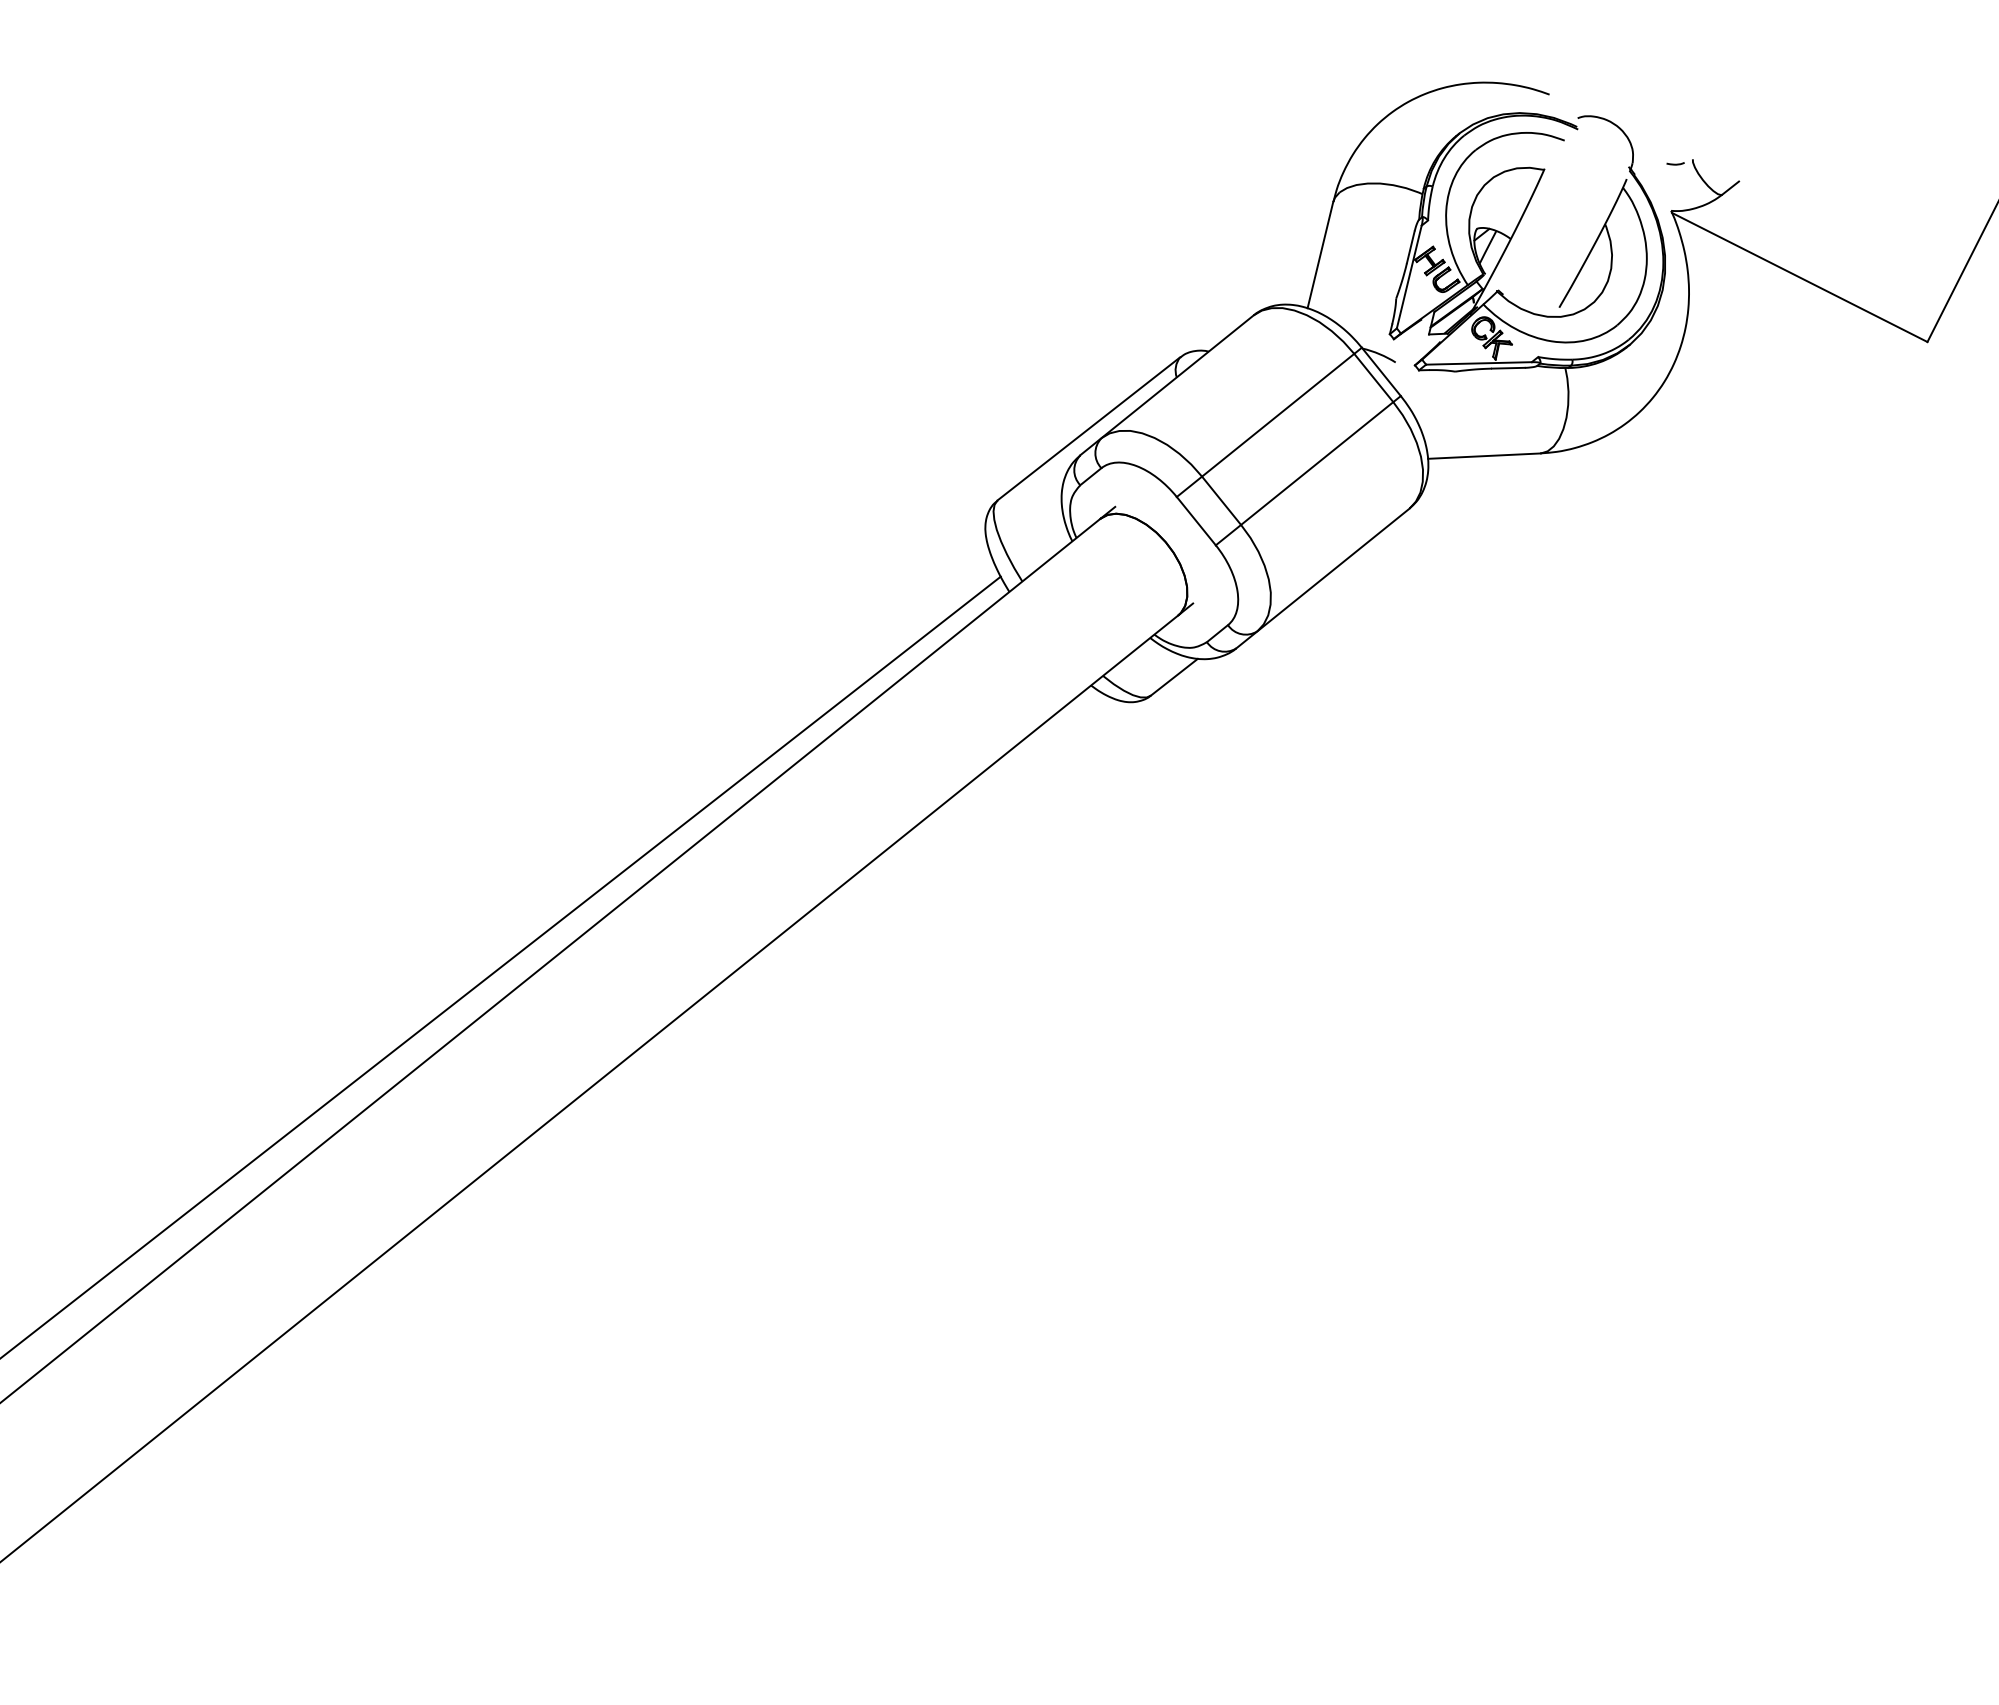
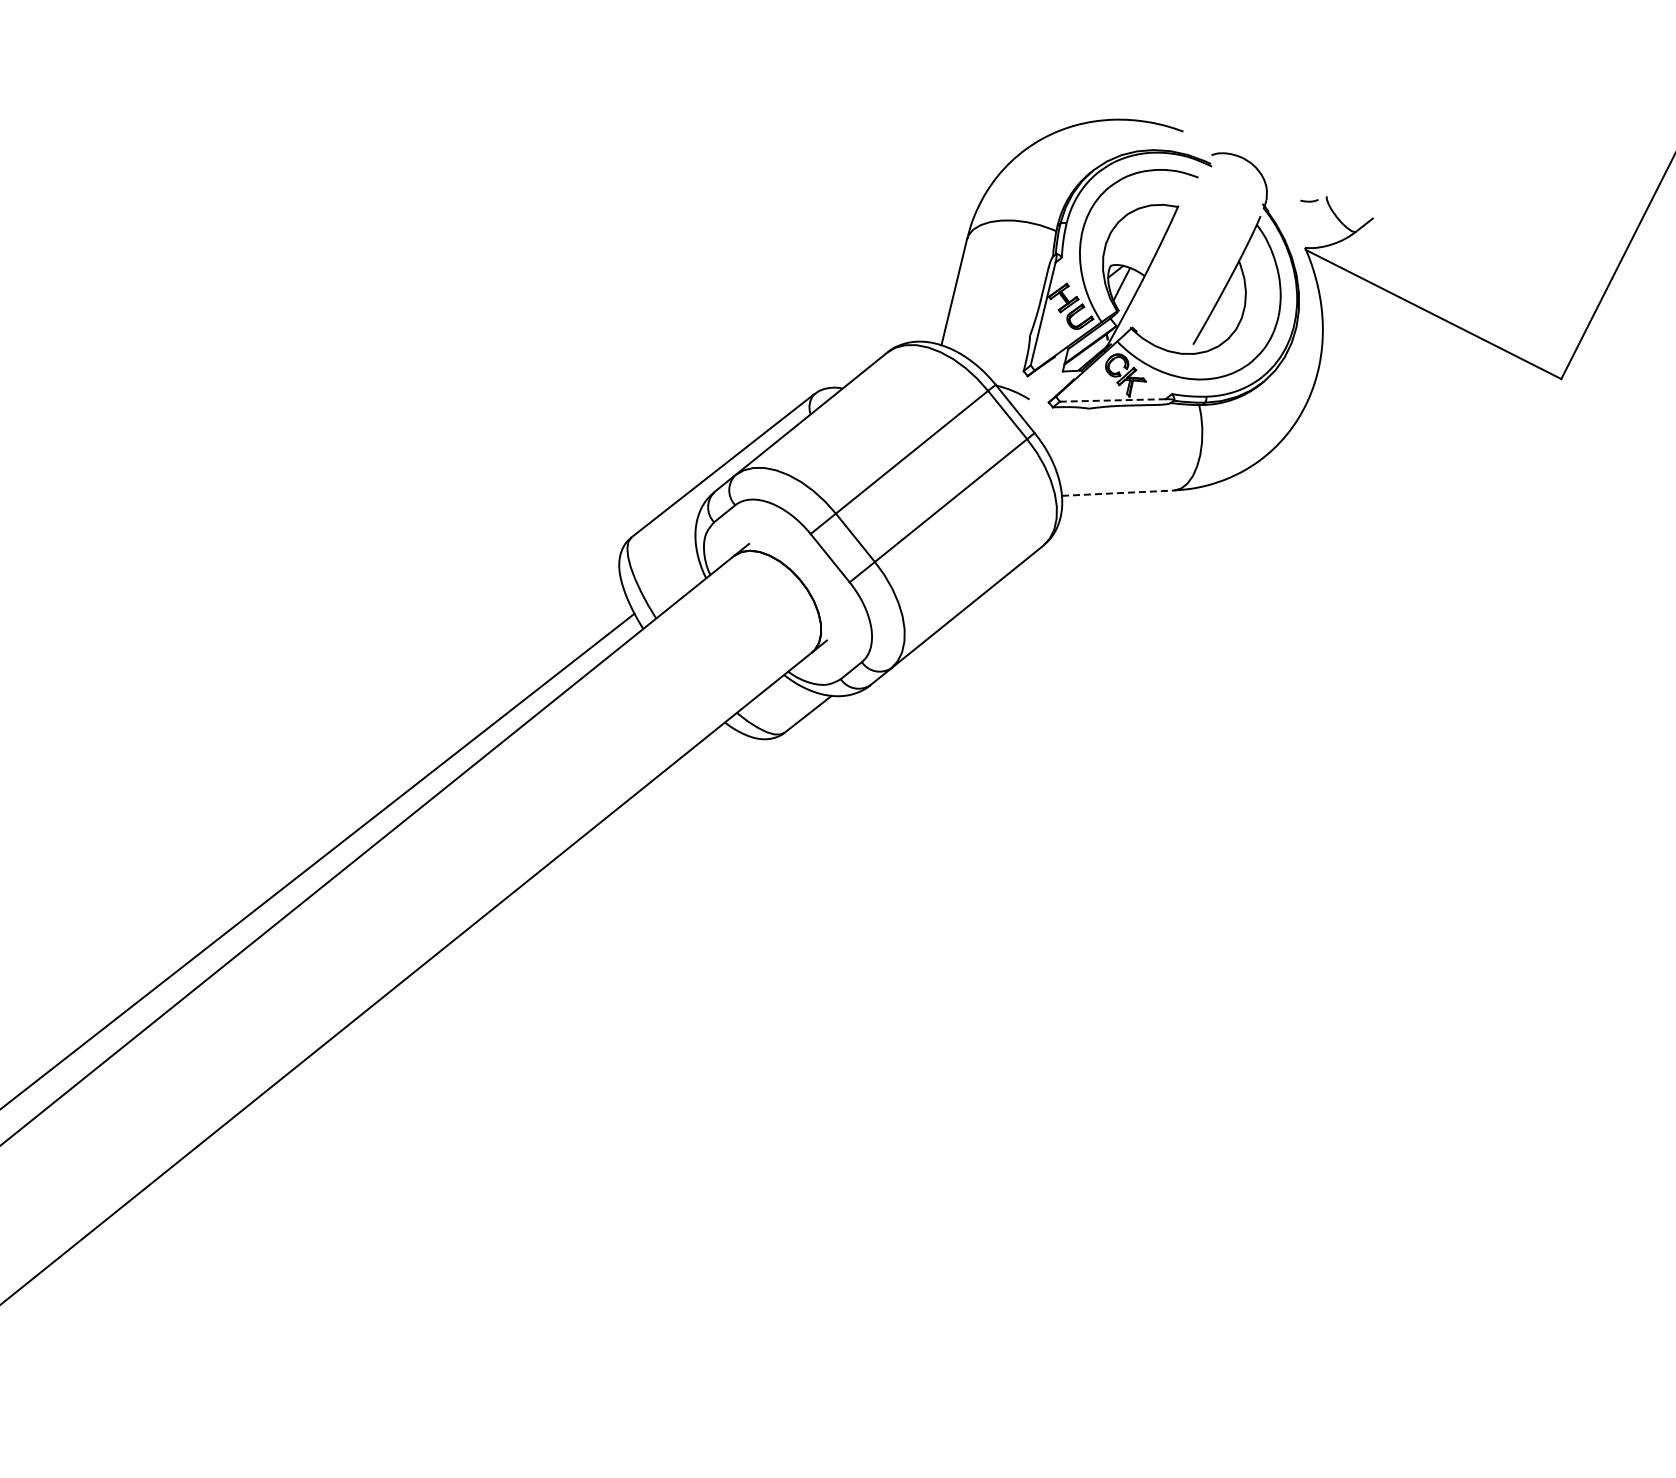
line: (1478, 363) -> (1112, 400), solid -> dashed
line: (1484, 456) -> (1118, 493), solid -> dashed

